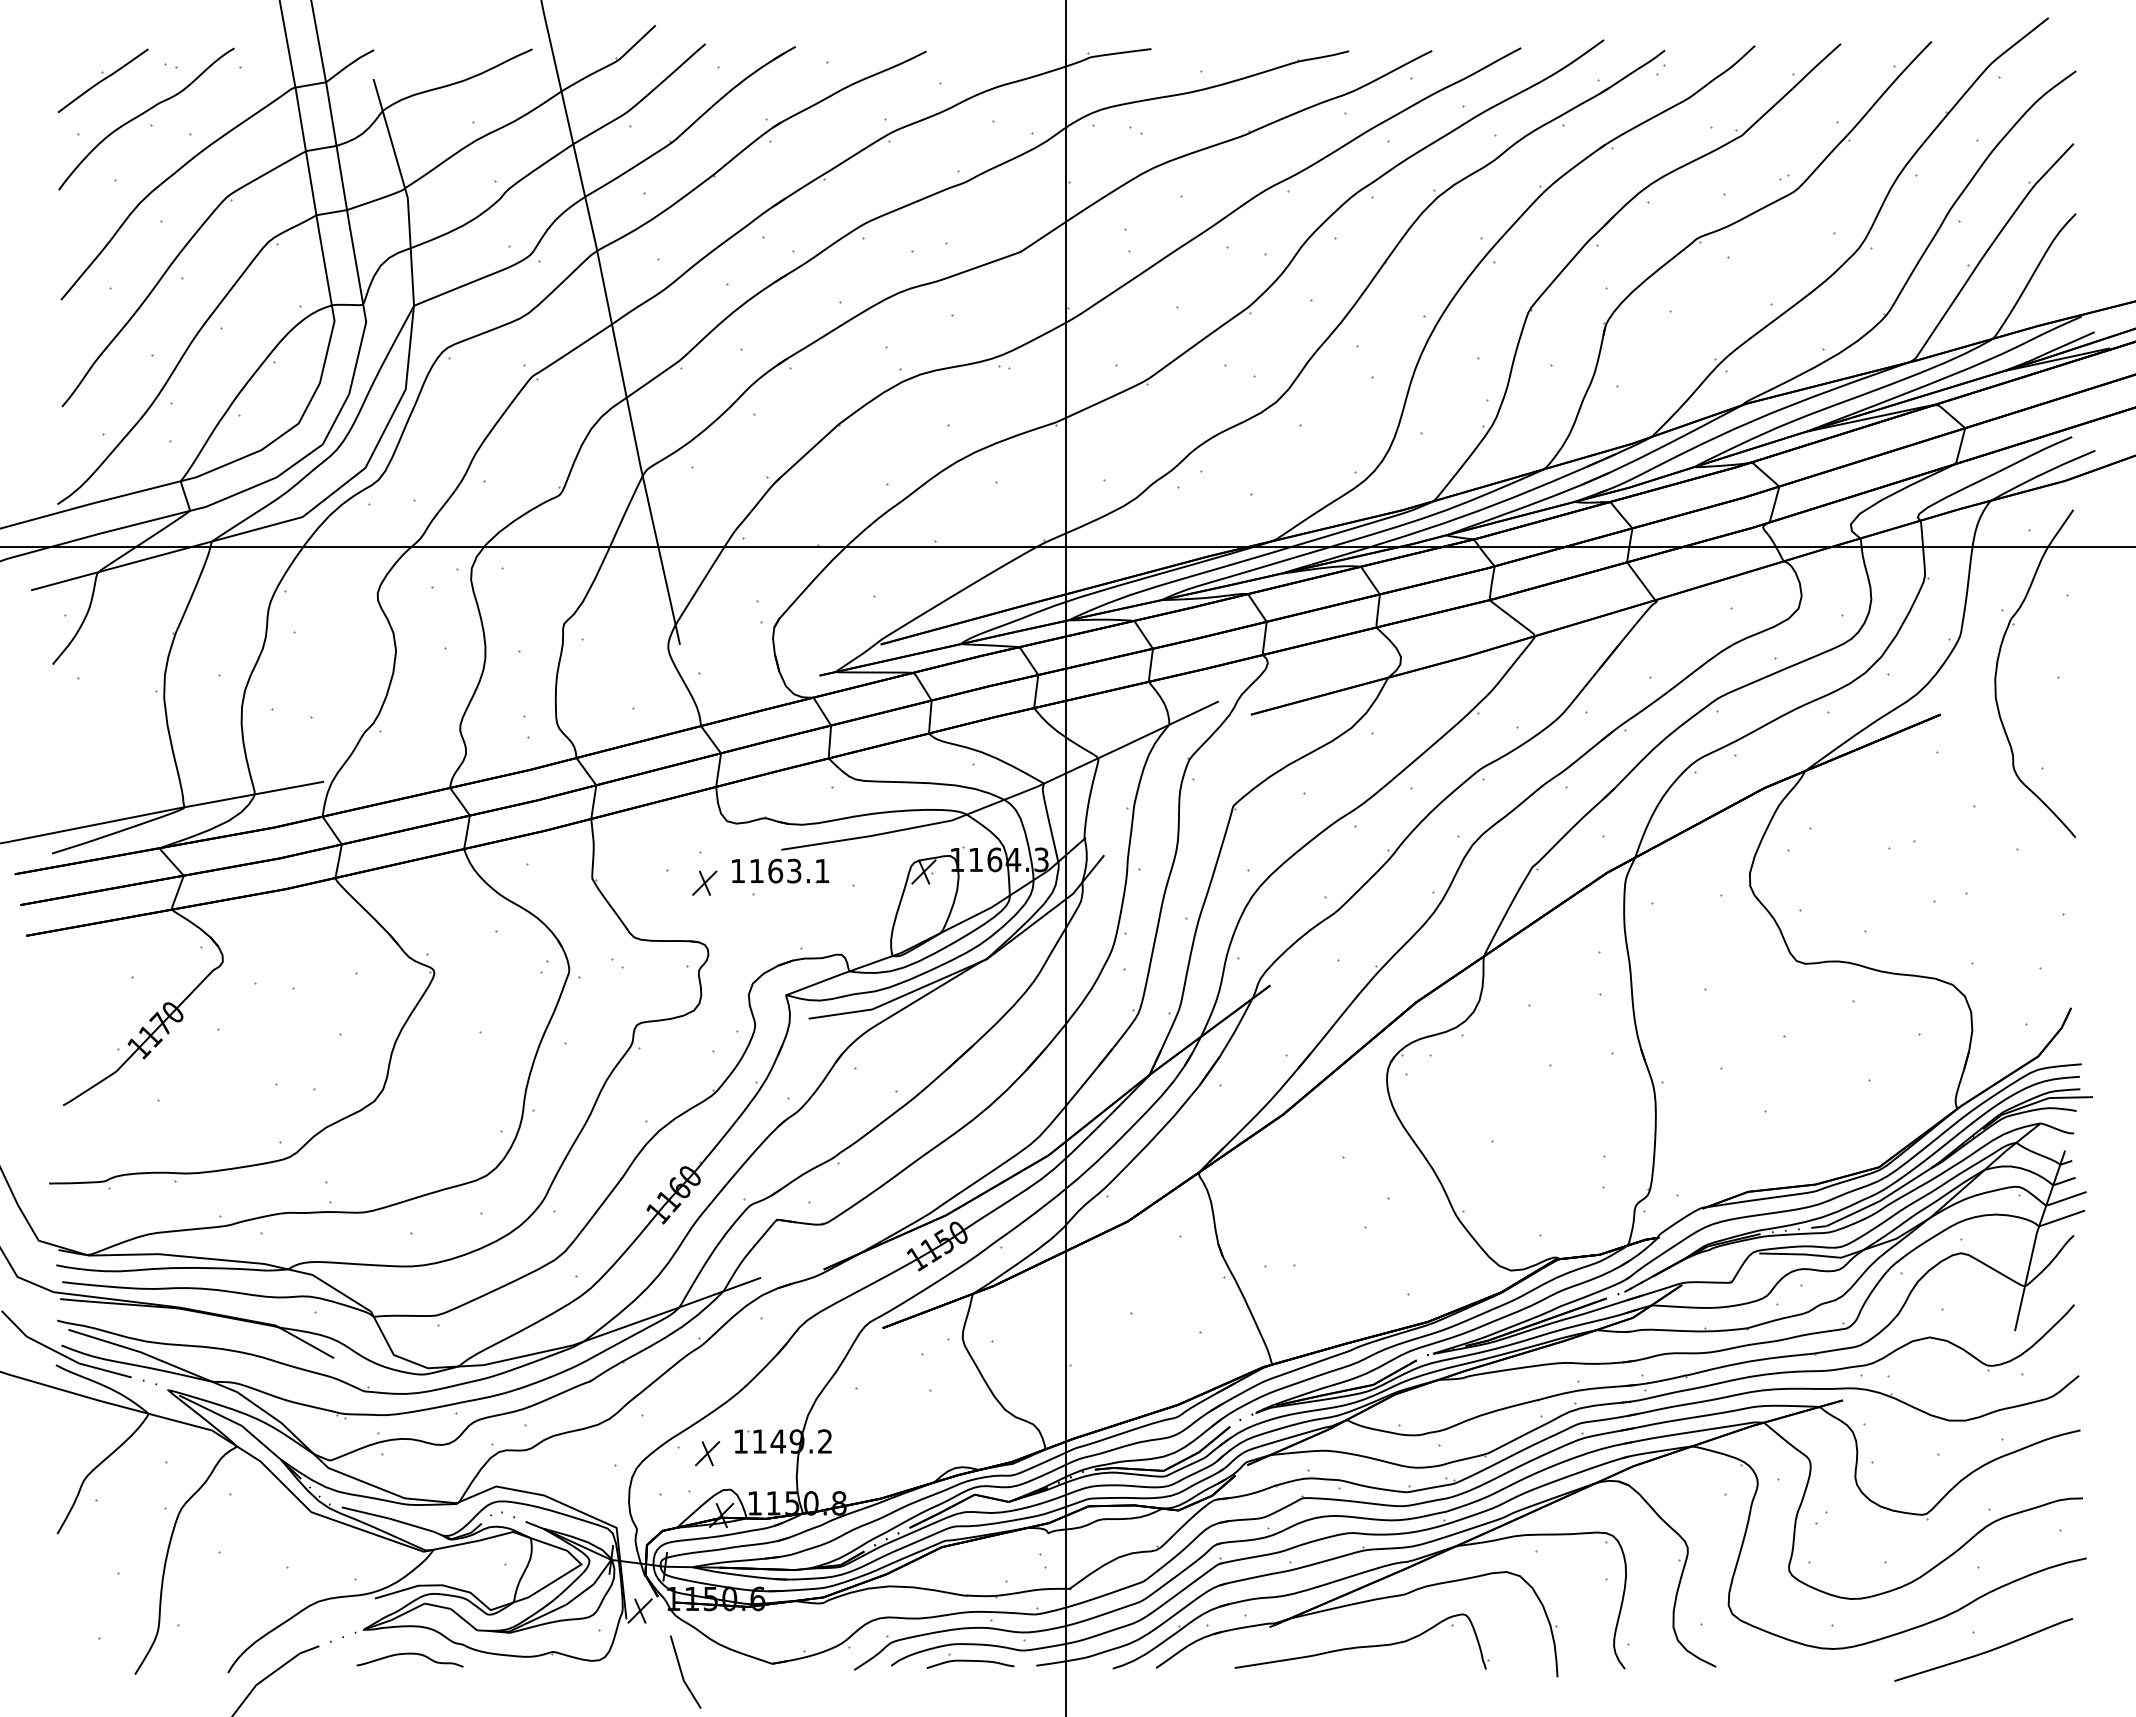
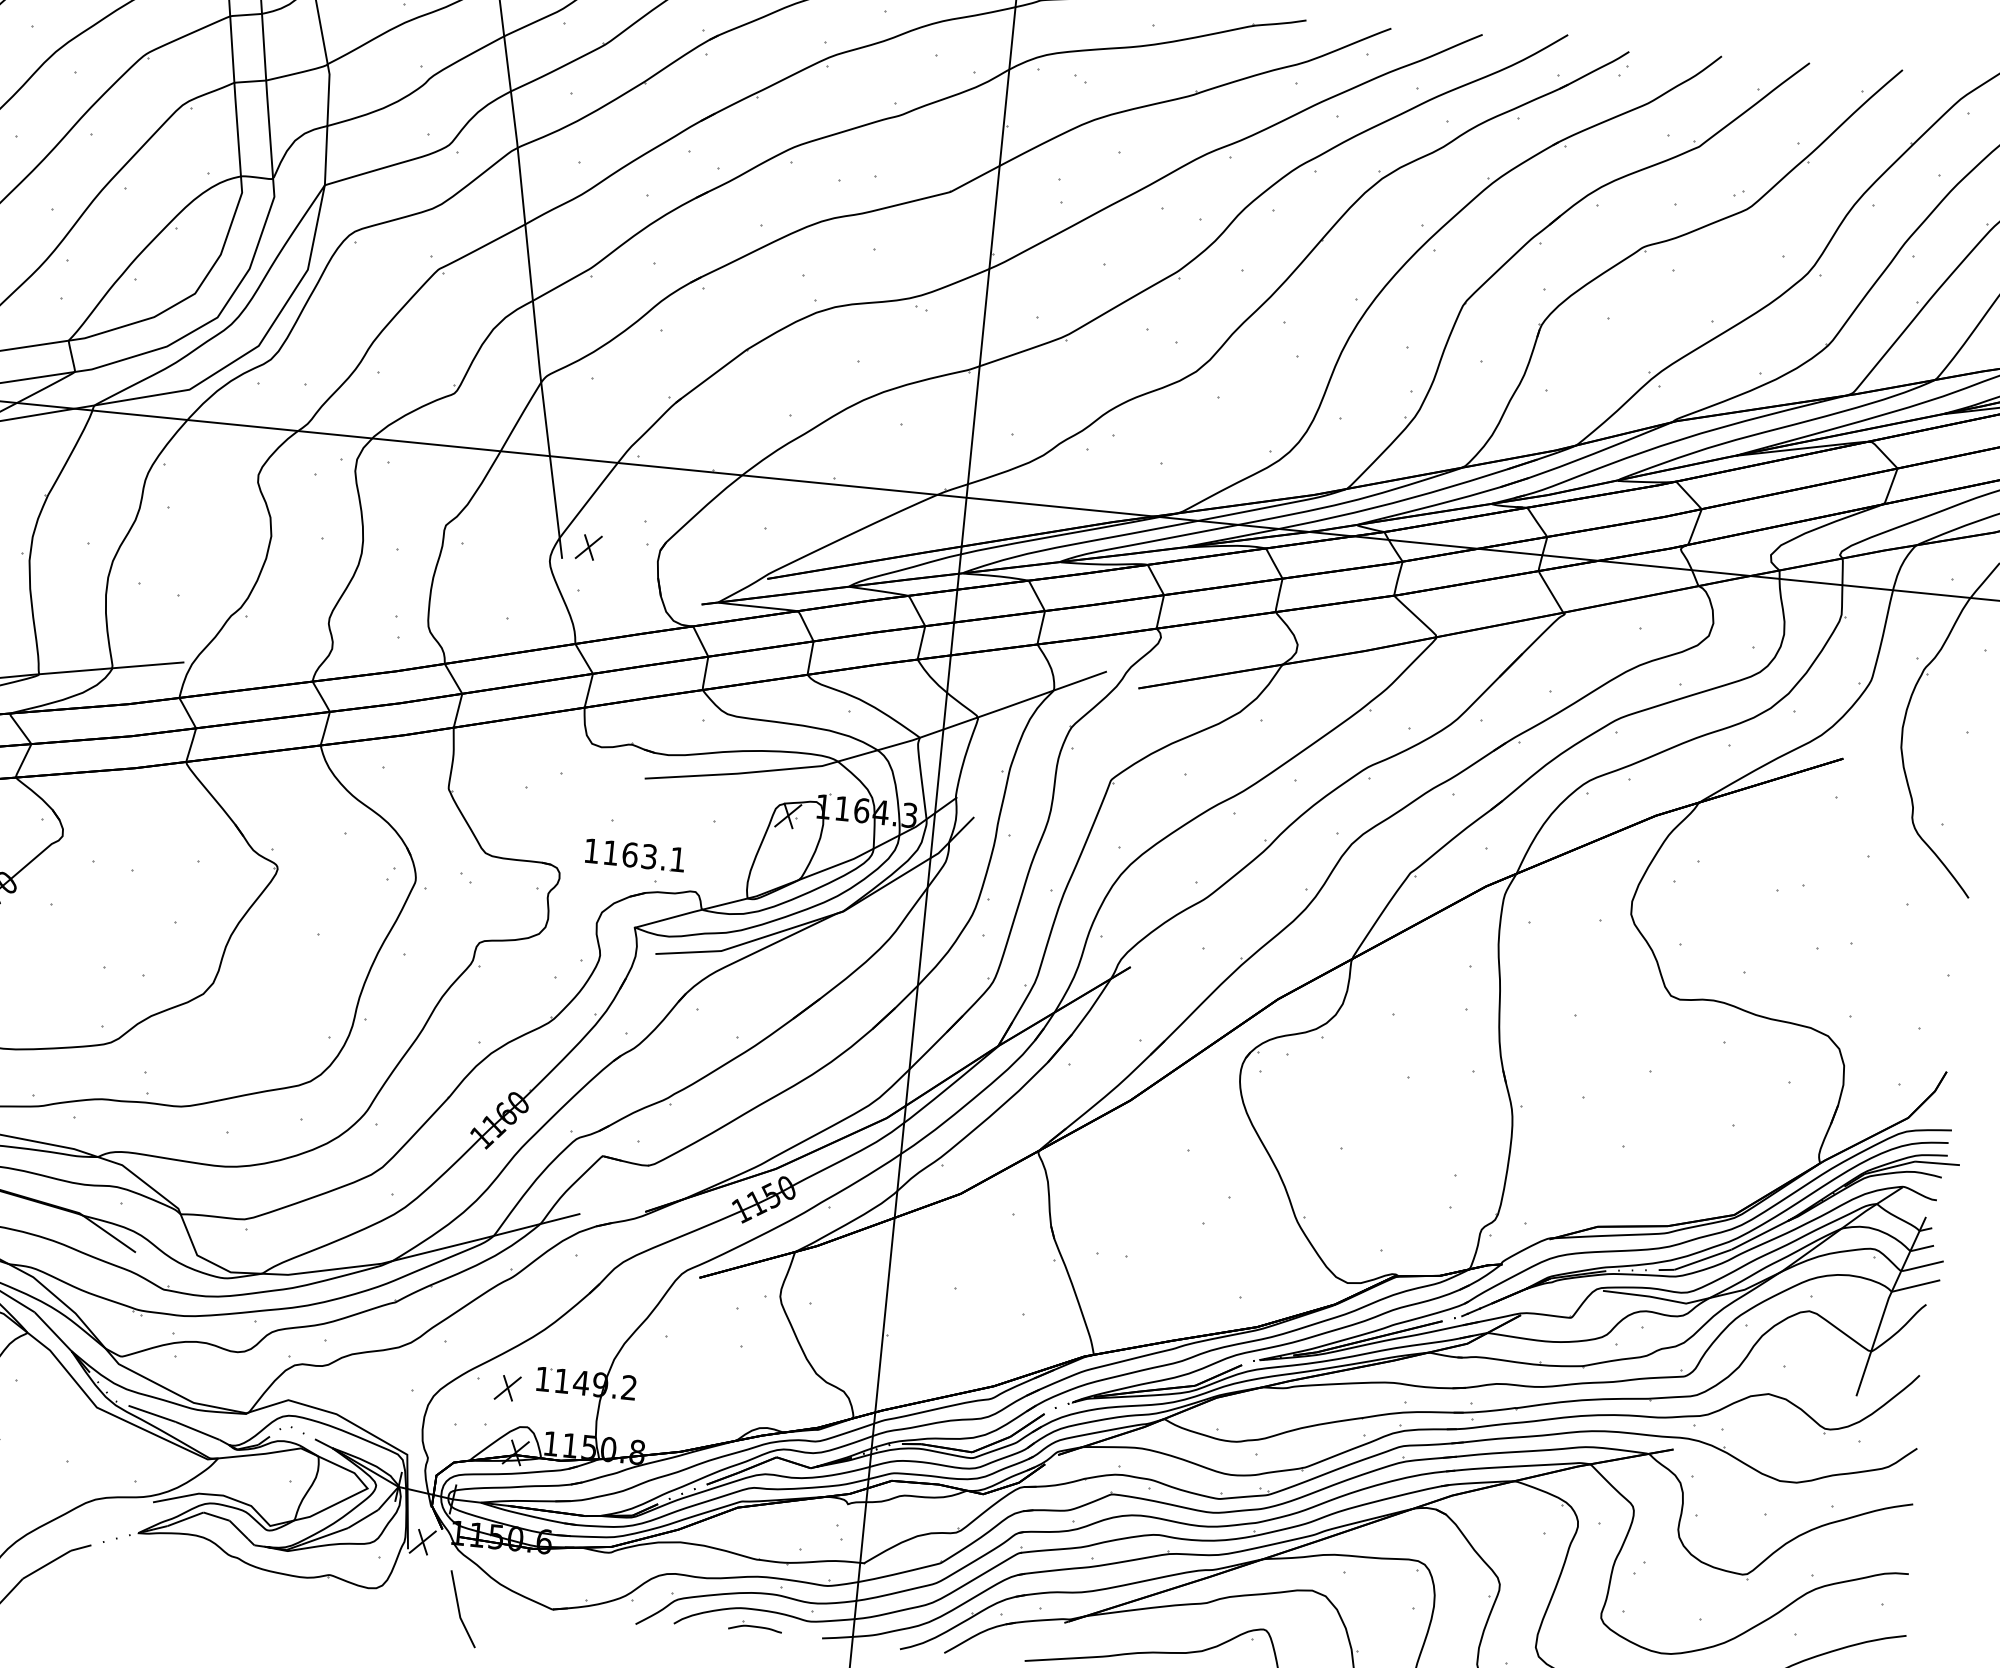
part: (780, 870) -> (635, 854), moved
part: (704, 882) -> (588, 546), moved
curve: (409, 1654) -> (182, 1563), removed
part: (970, 1660) -> (755, 1626), size x0.6

